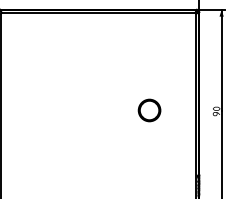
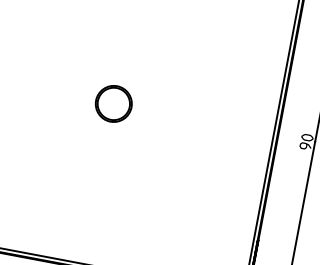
part: (149, 110) -> (113, 103), moved

